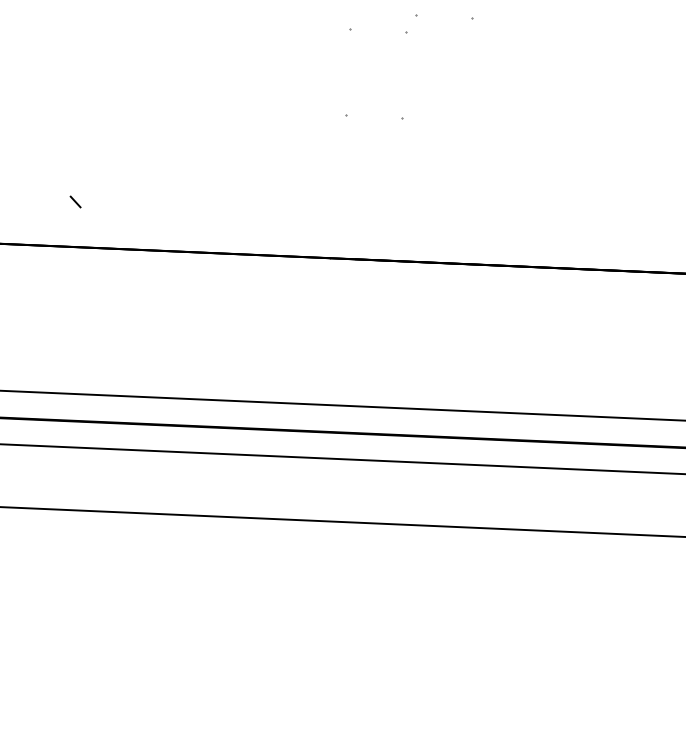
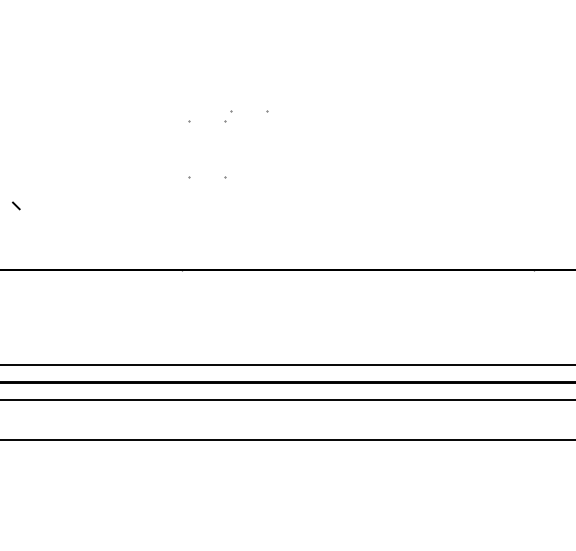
line: (75, 201) -> (16, 205), moved

